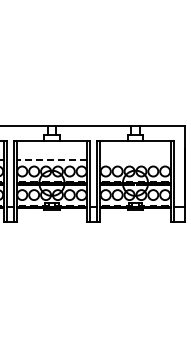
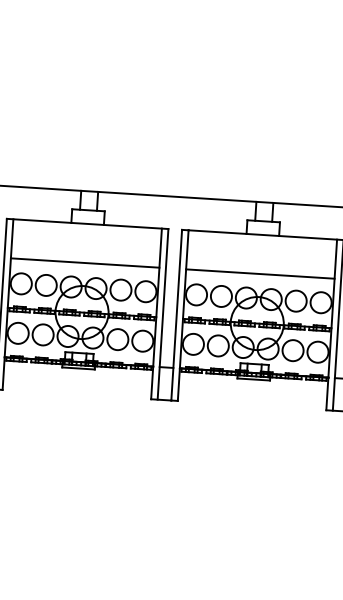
line: (51, 159) -> (84, 262), dashed -> solid
line: (135, 159) -> (260, 273), added

